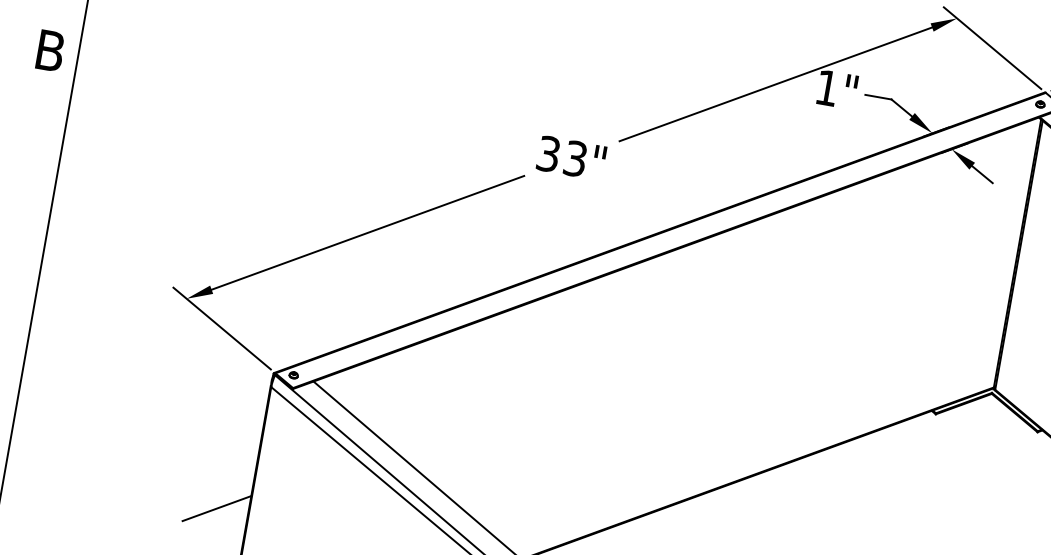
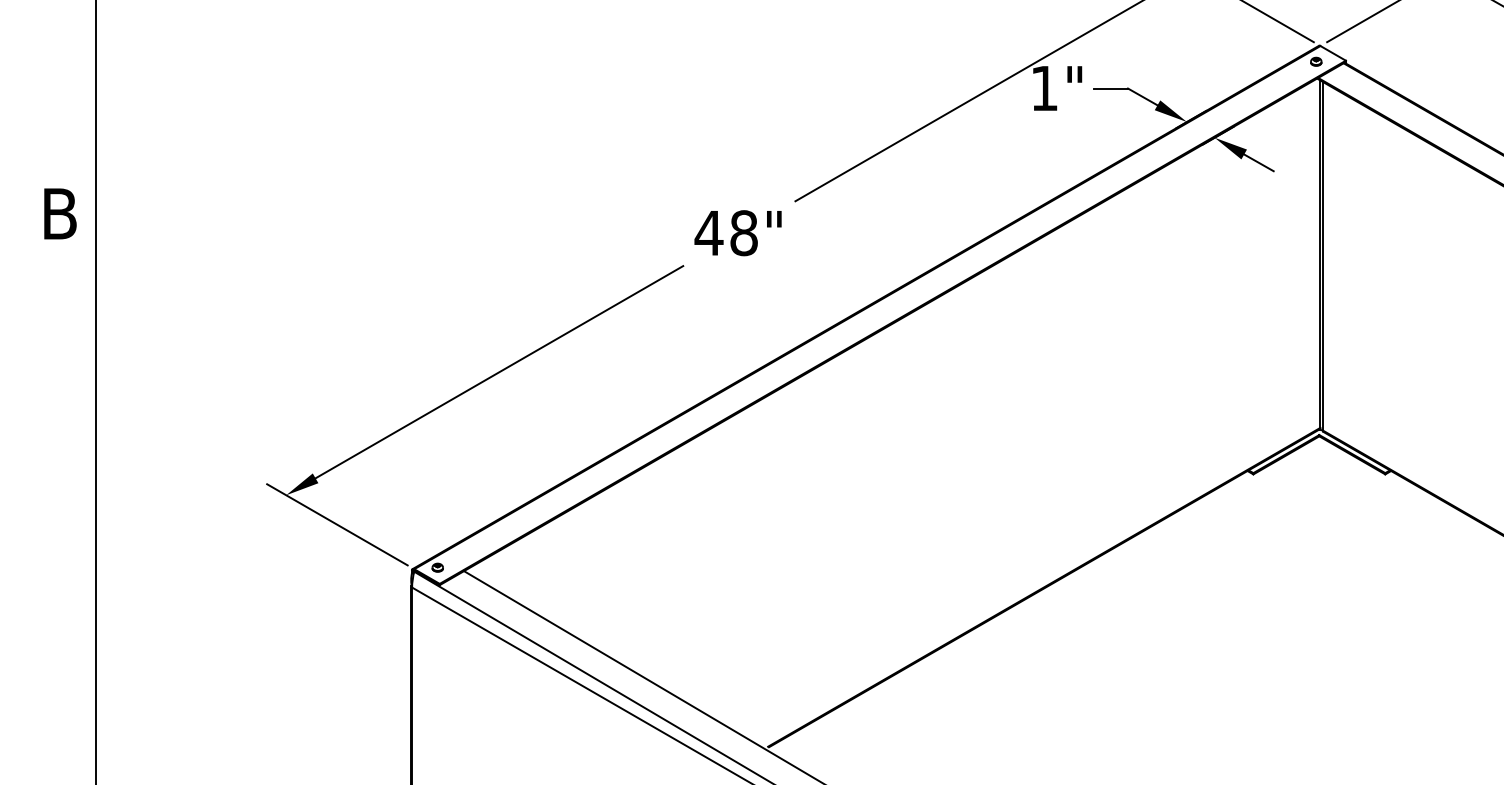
text: (561, 156) -> (725, 233), 33" -> 48"
line: (216, 507) -> (370, 751), removed

